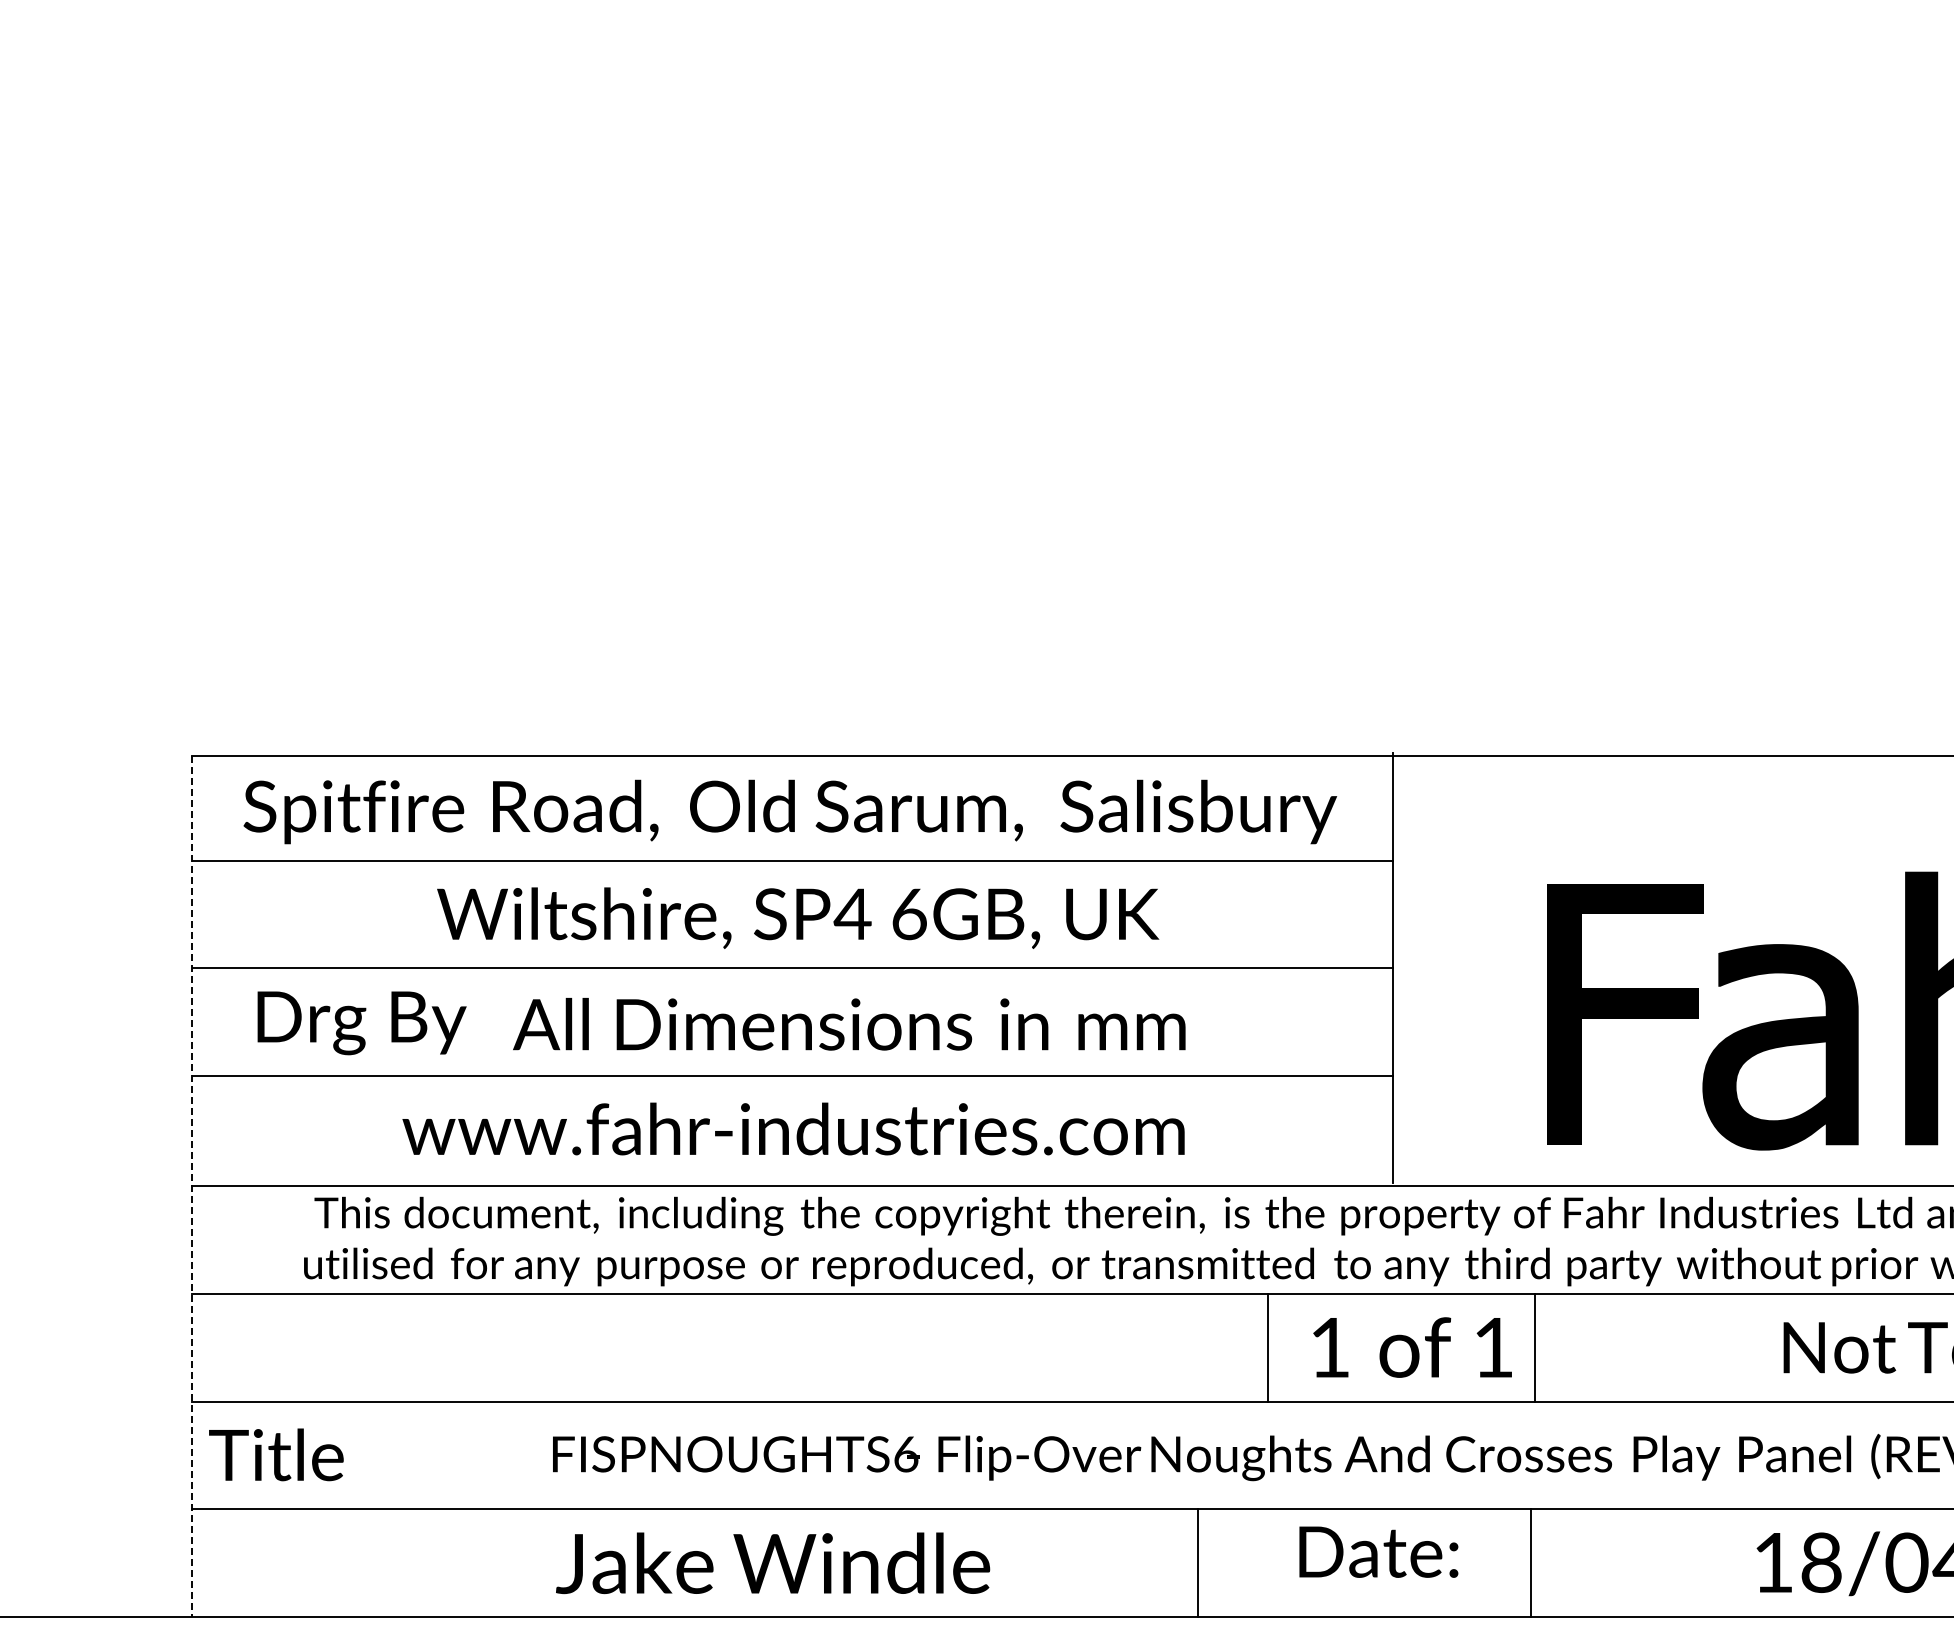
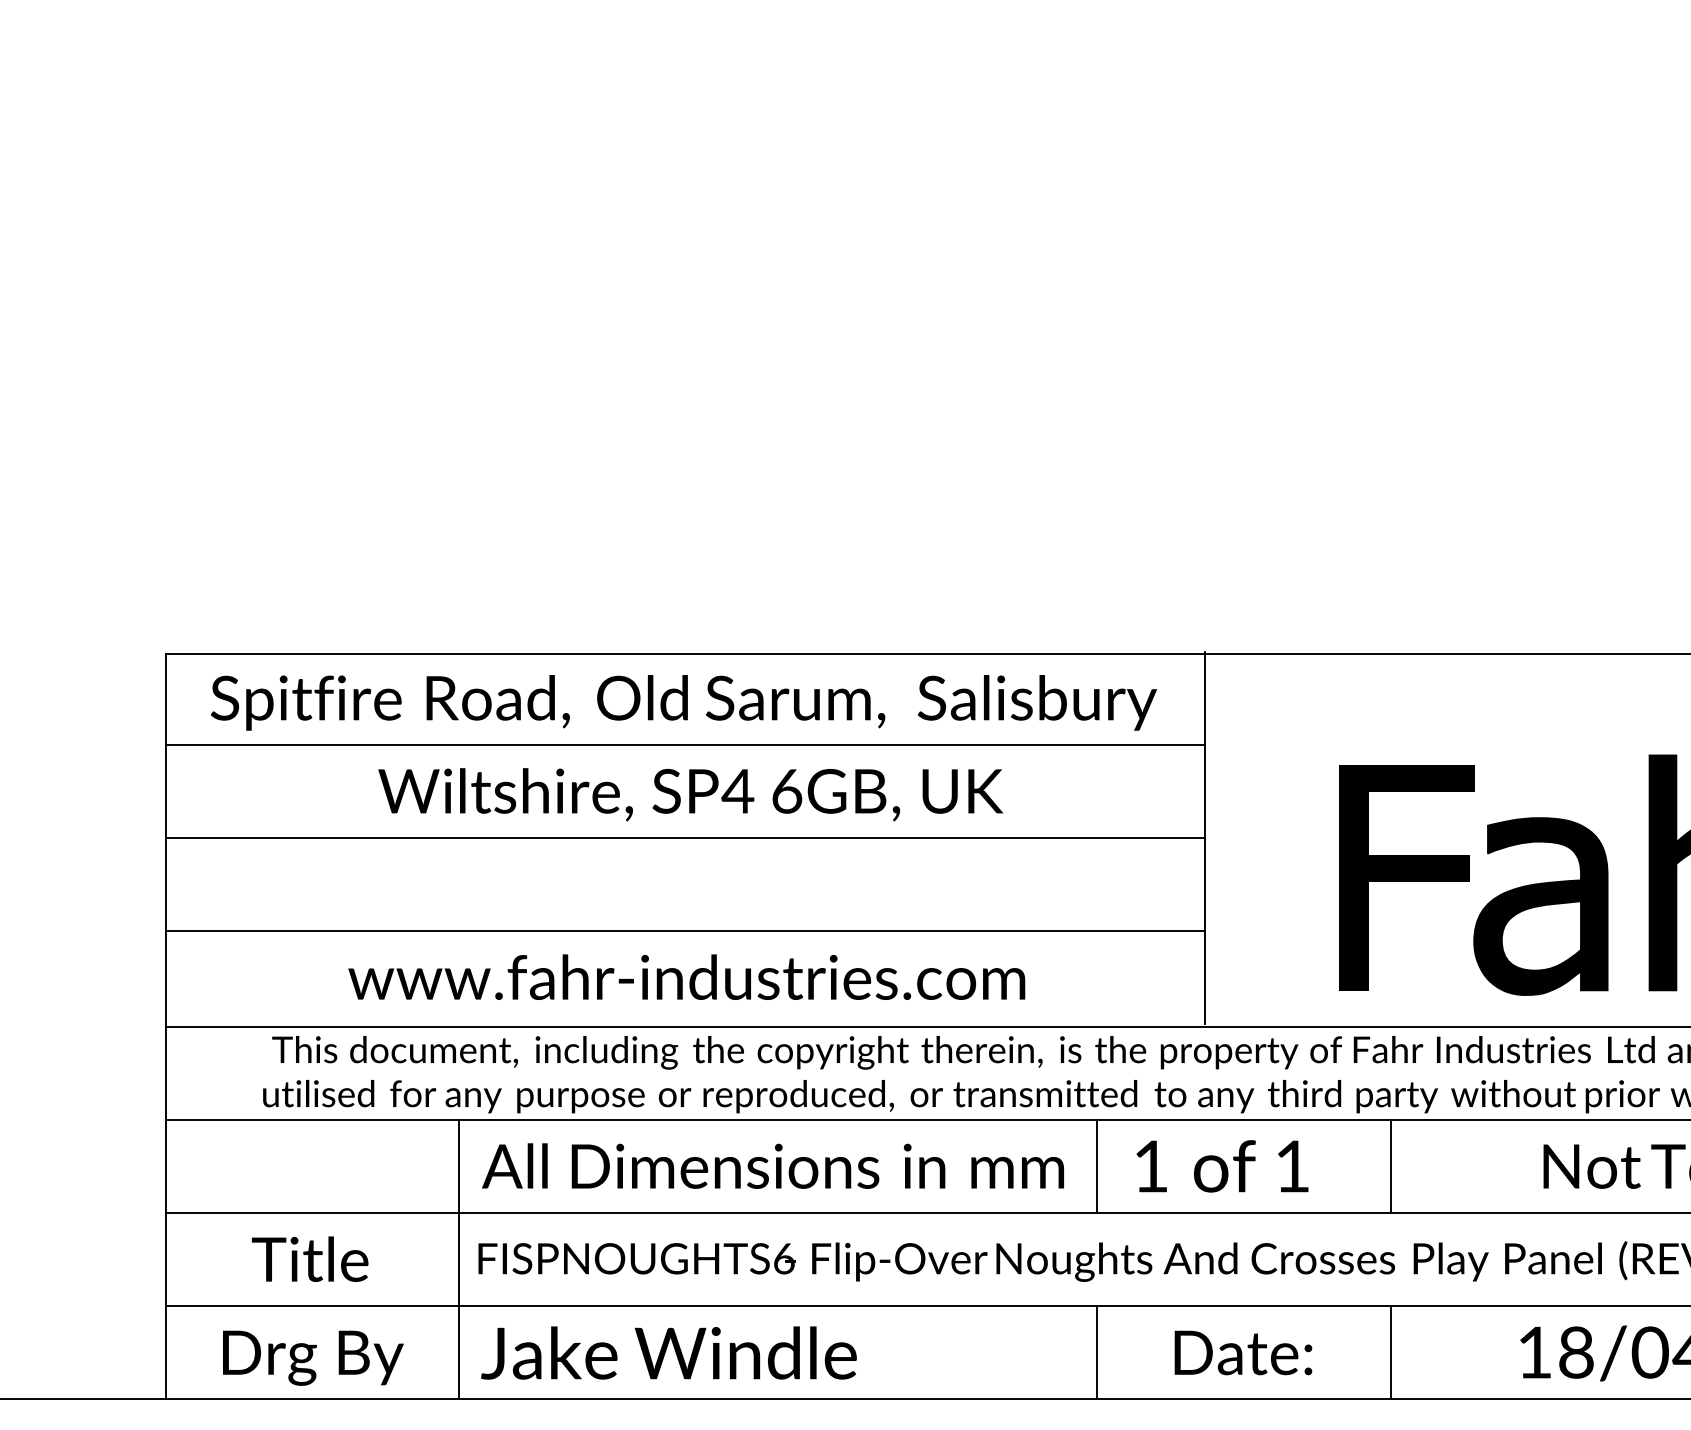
text: (361, 1023) -> (312, 1358), moved
text: (849, 1024) -> (773, 1166), moved
line: (192, 1186) -> (166, 1026), dashed -> solid
line: (1534, 1347) -> (1390, 1166), moved
text: (276, 1454) -> (310, 1258), moved
line: (530, 1454) -> (459, 1258), added
text: (1378, 1551) -> (1243, 1352), moved
line: (1198, 1562) -> (1097, 1352), moved
line: (1530, 1562) -> (1390, 1352), moved

